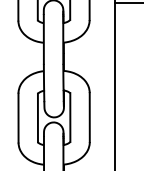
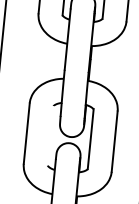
line: (37, 117) -> (50, 135), removed

